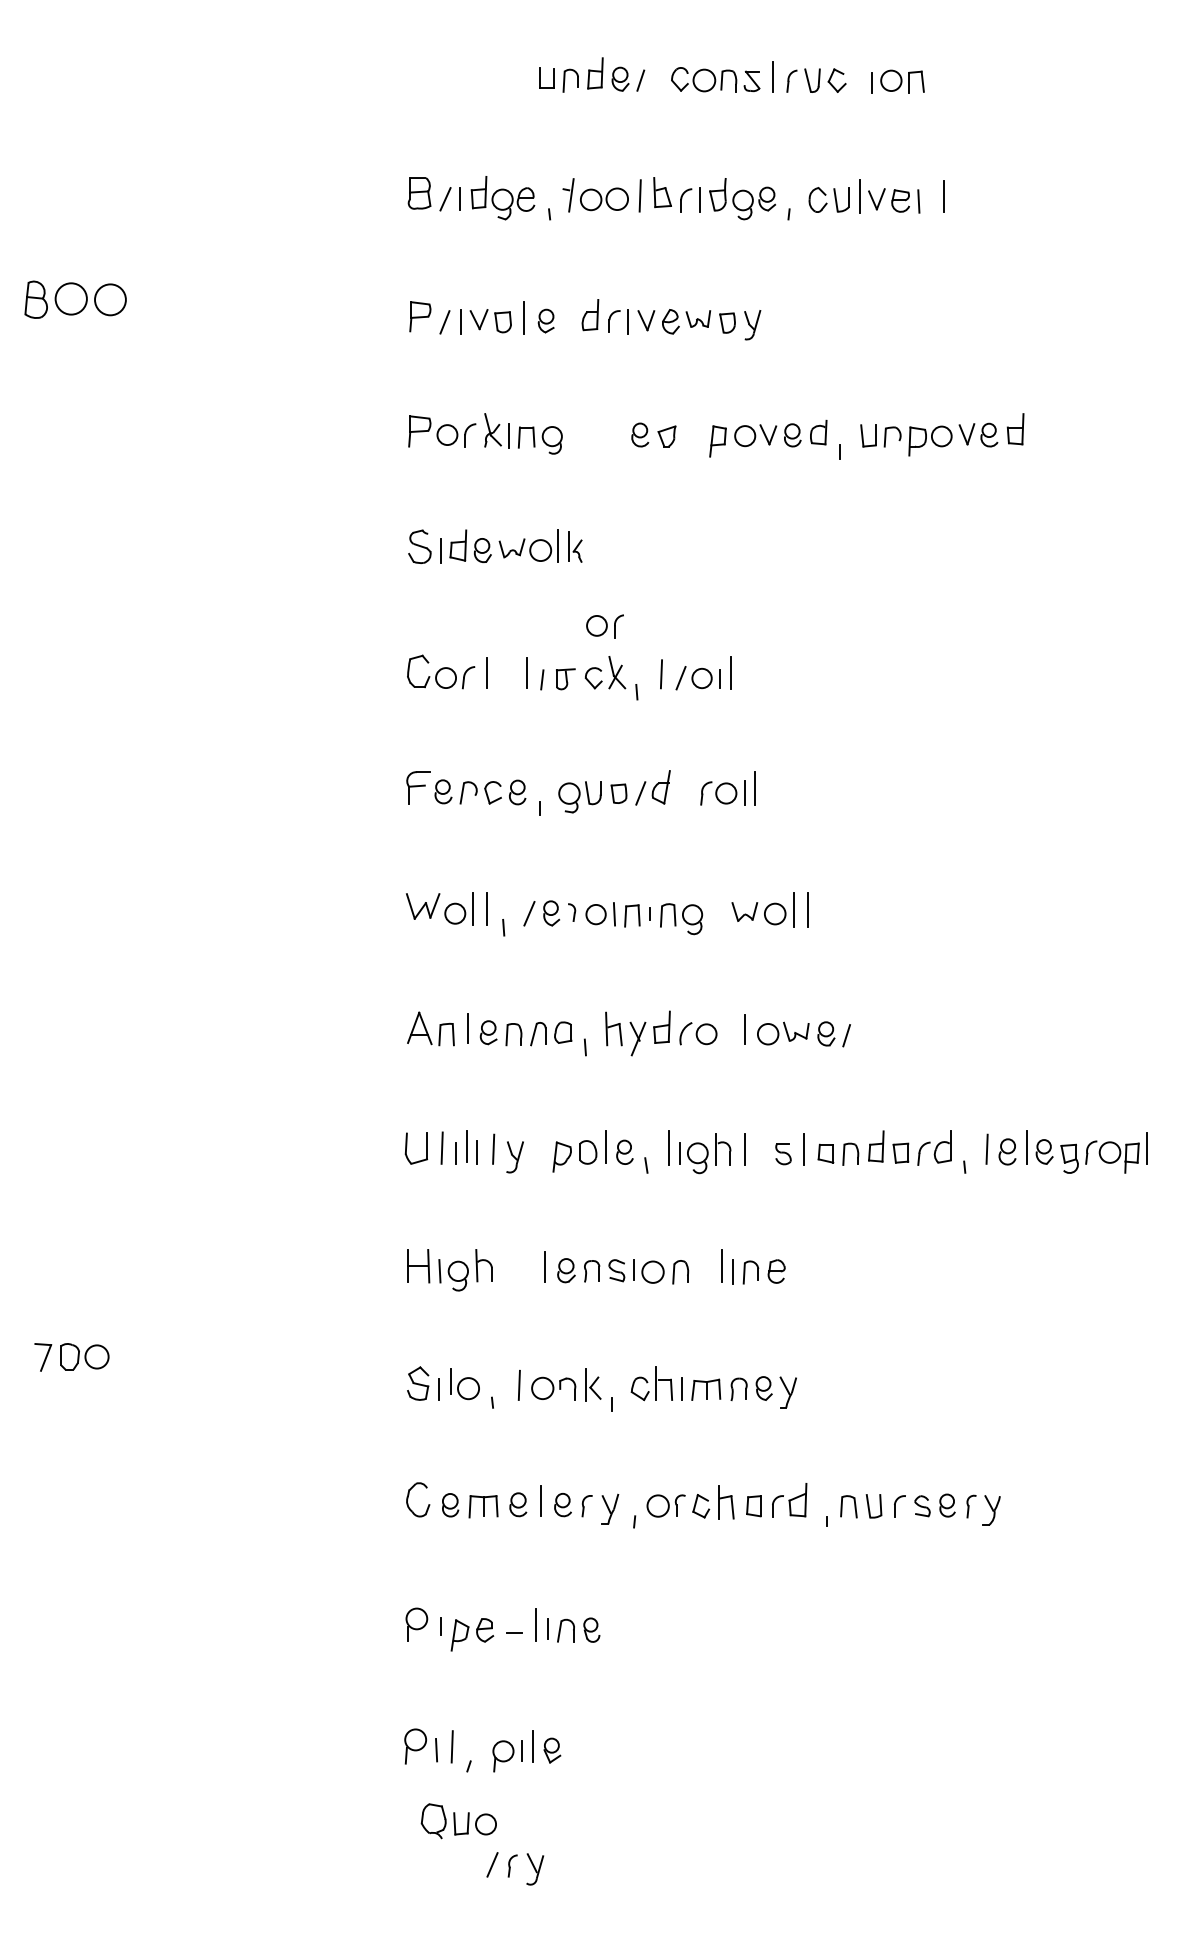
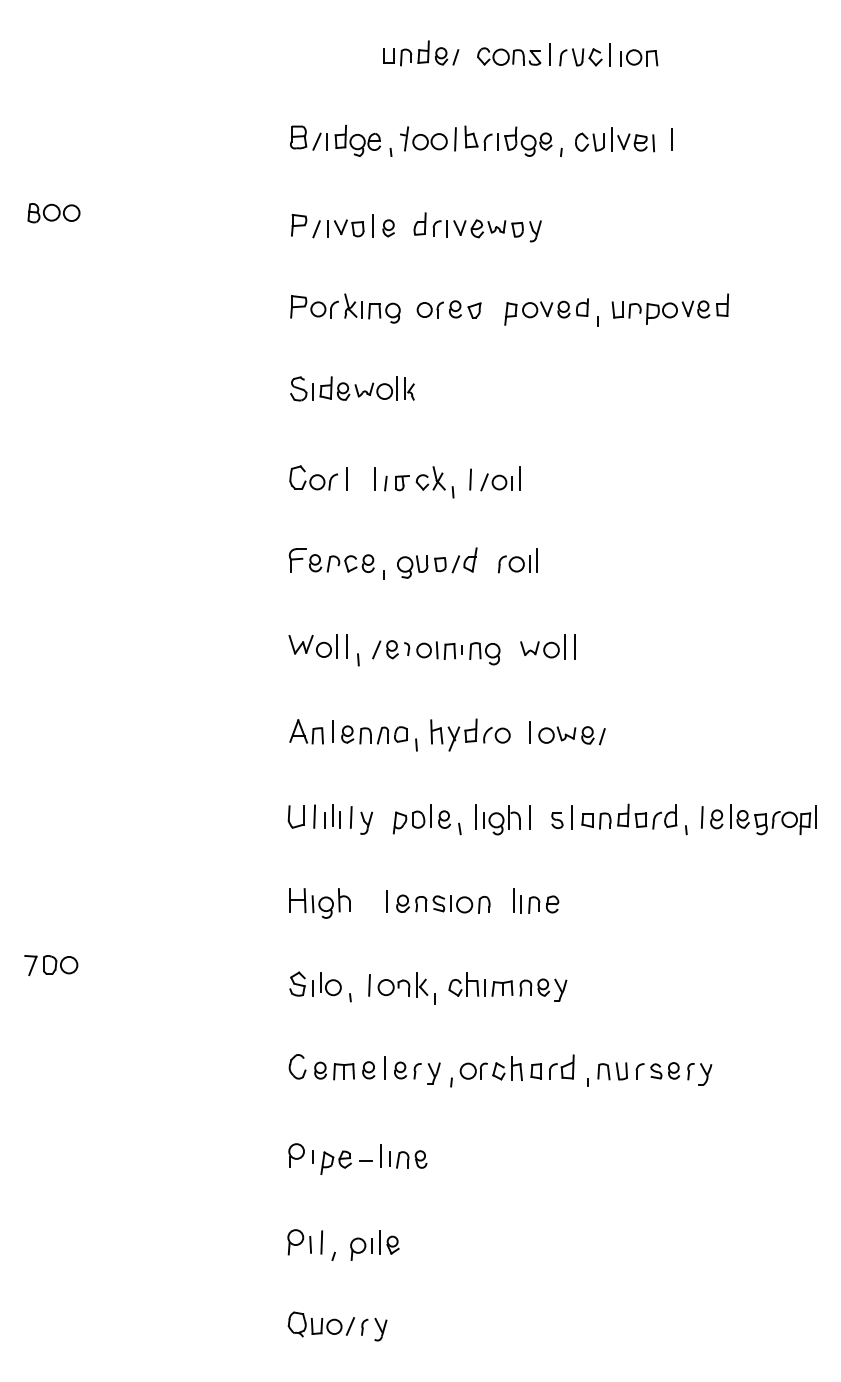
line: (857, 76) -> (610, 54), added
part: (75, 299) -> (53, 213), size x0.71
part: (604, 626) -> (430, 310), moved
part: (458, 1821) -> (314, 1324), moved

